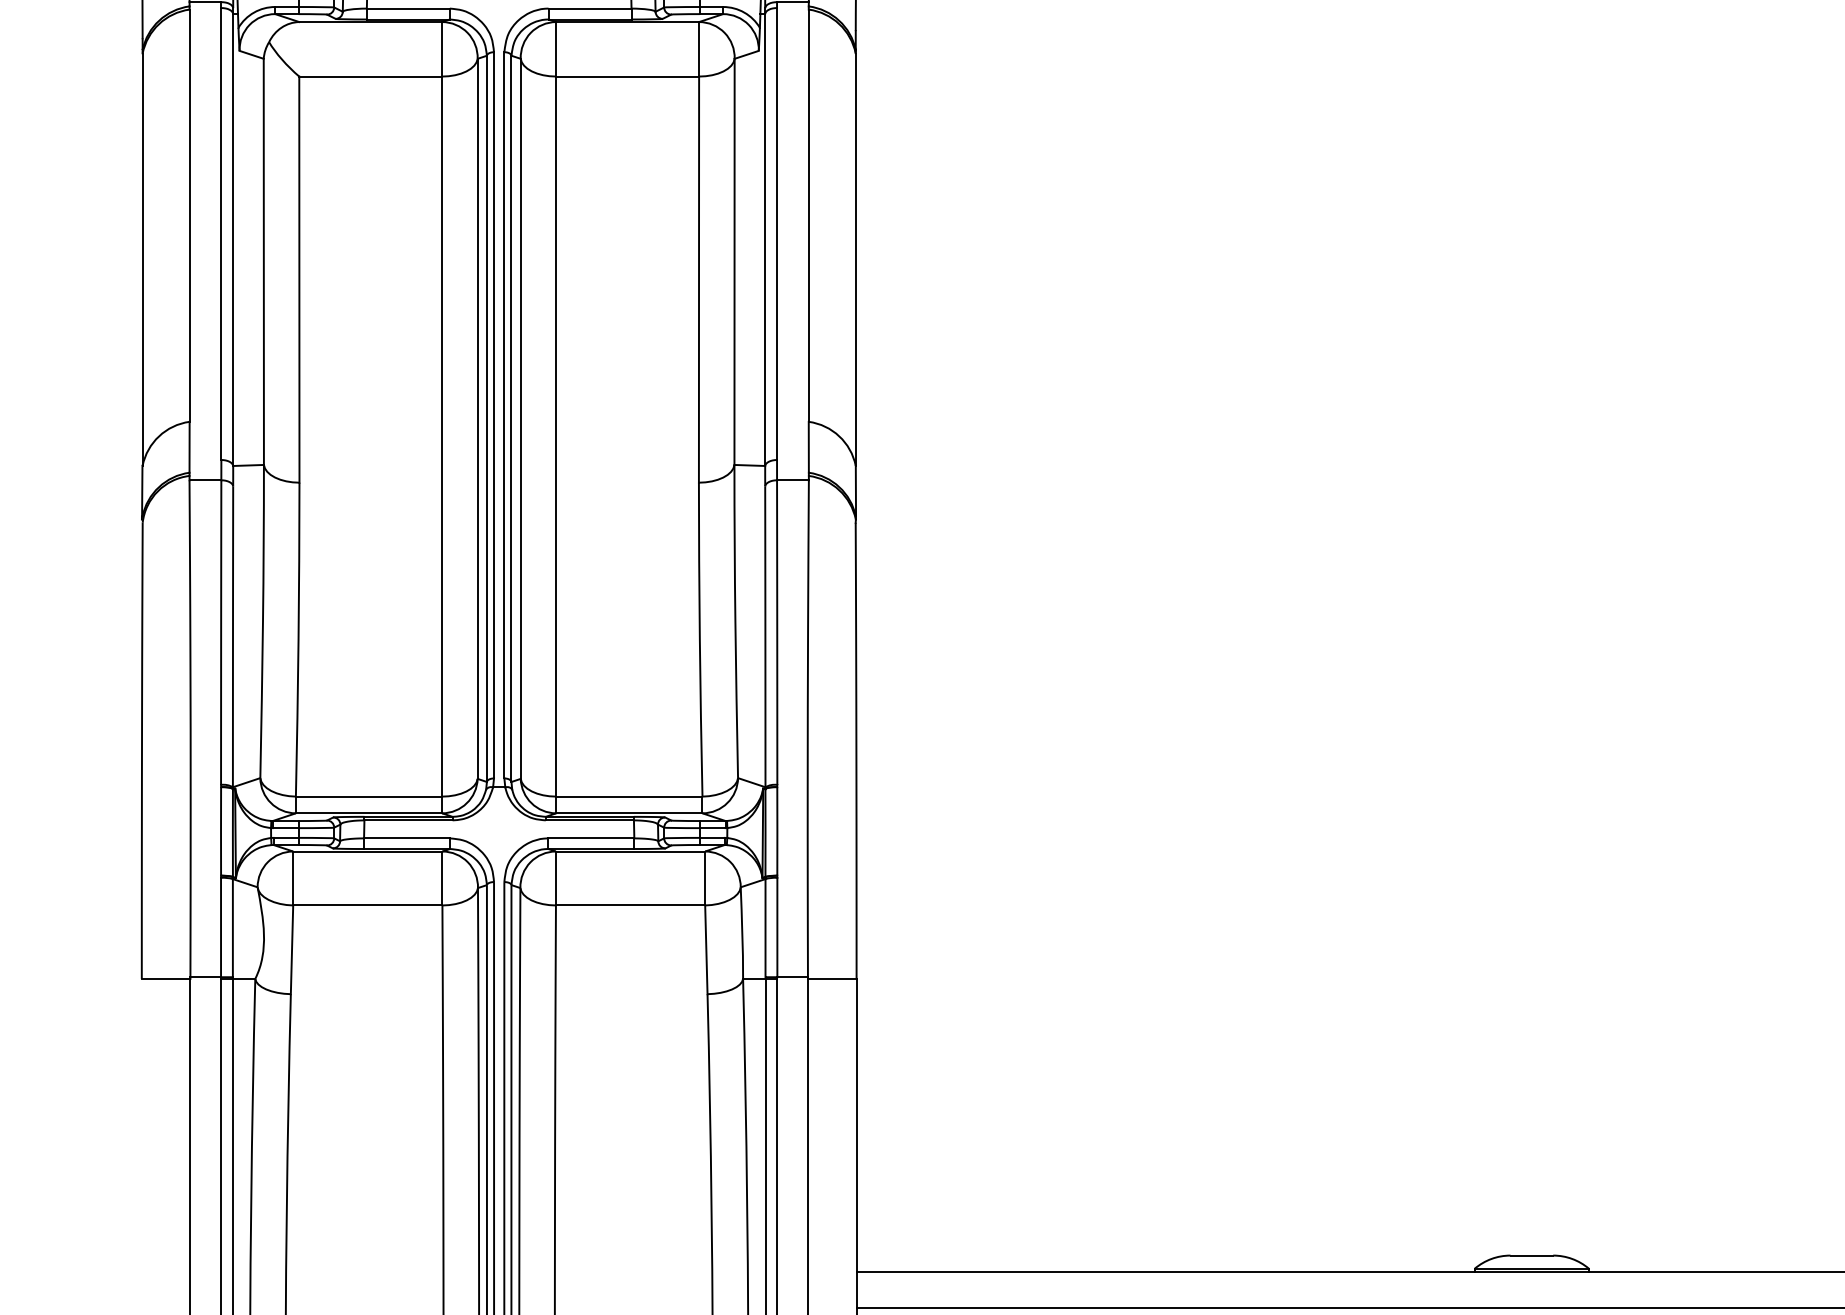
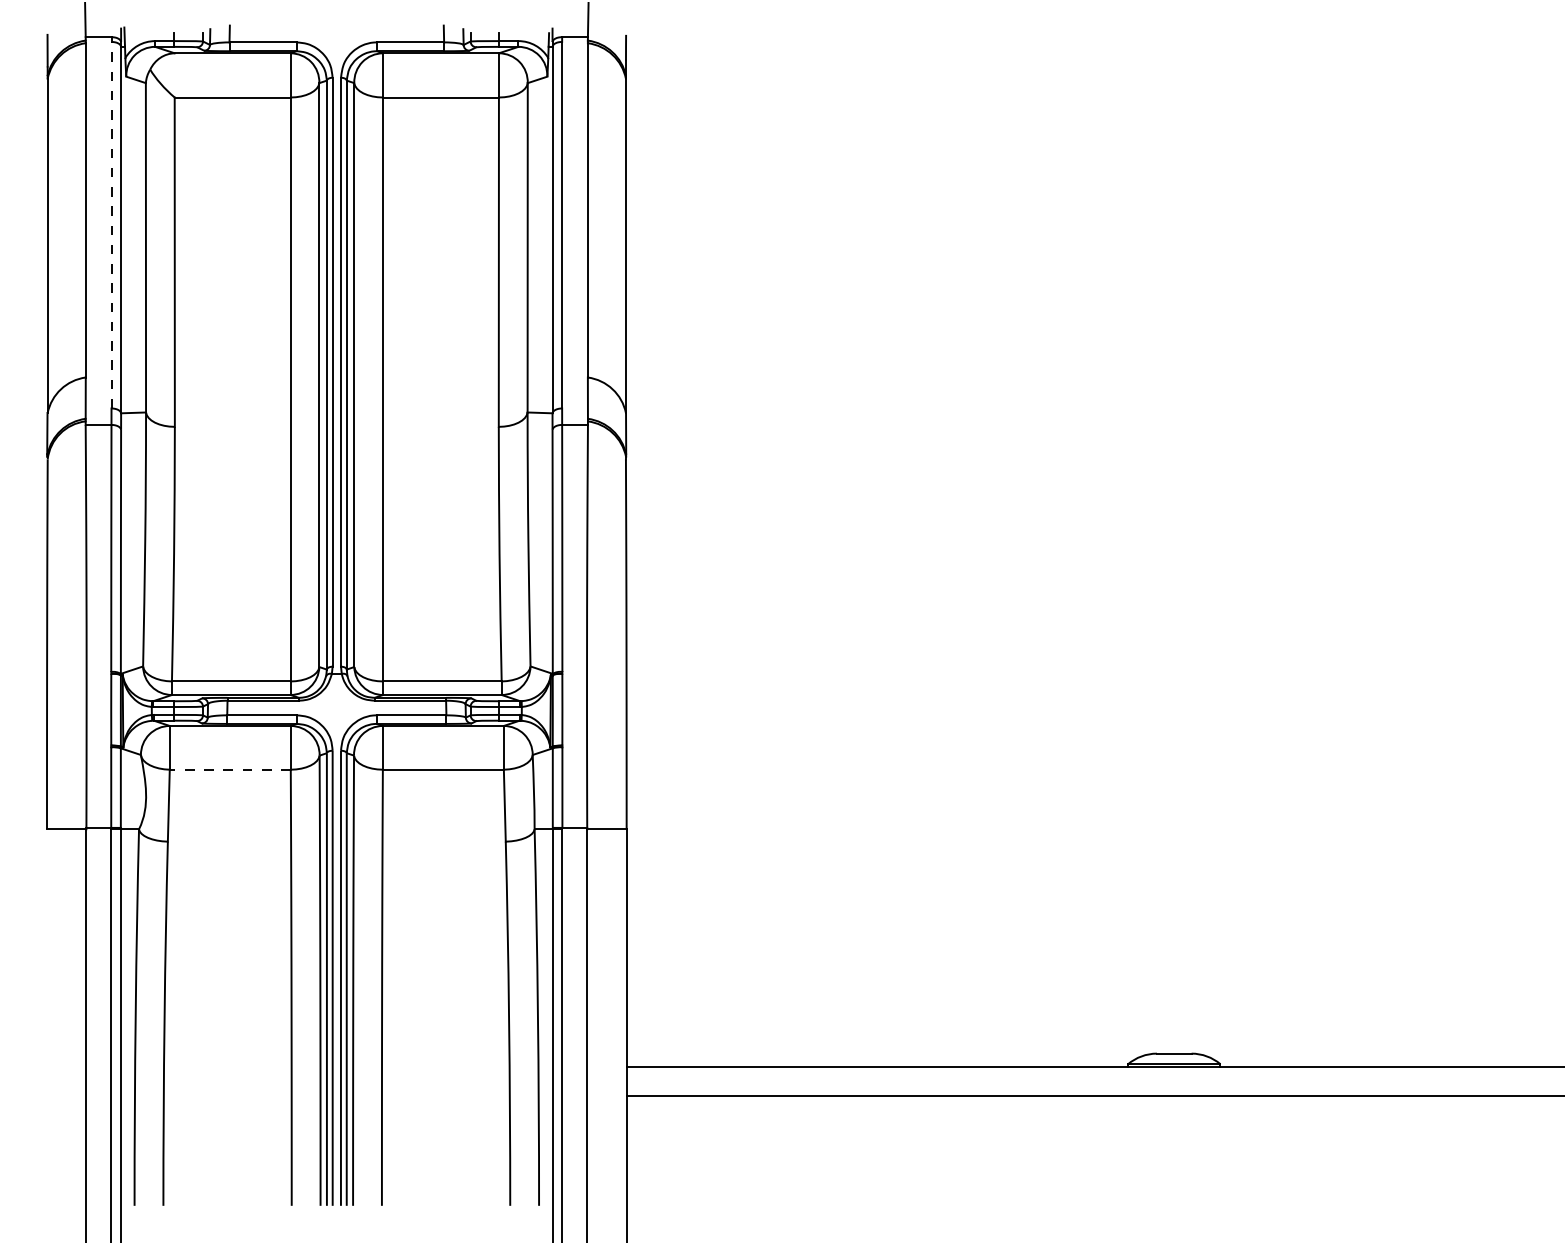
line: (221, 233) -> (111, 224), solid -> dashed
line: (368, 905) -> (230, 769), solid -> dashed

